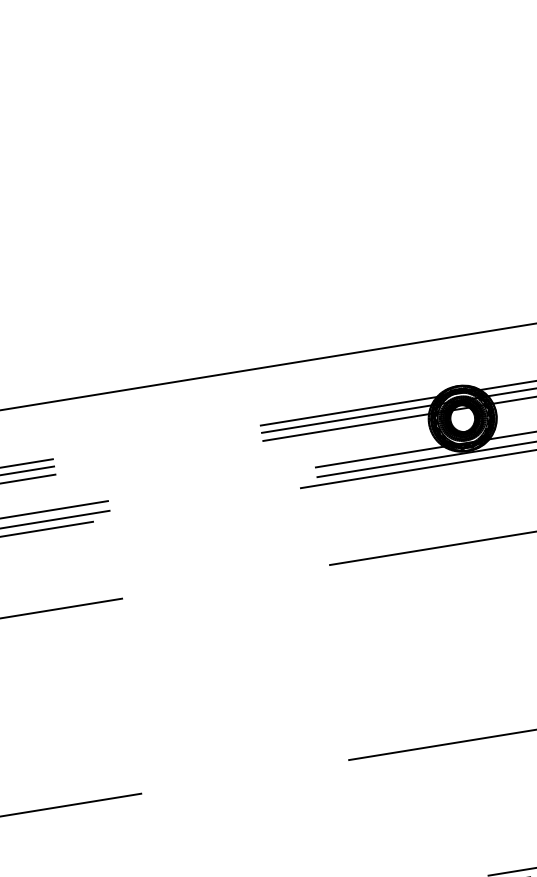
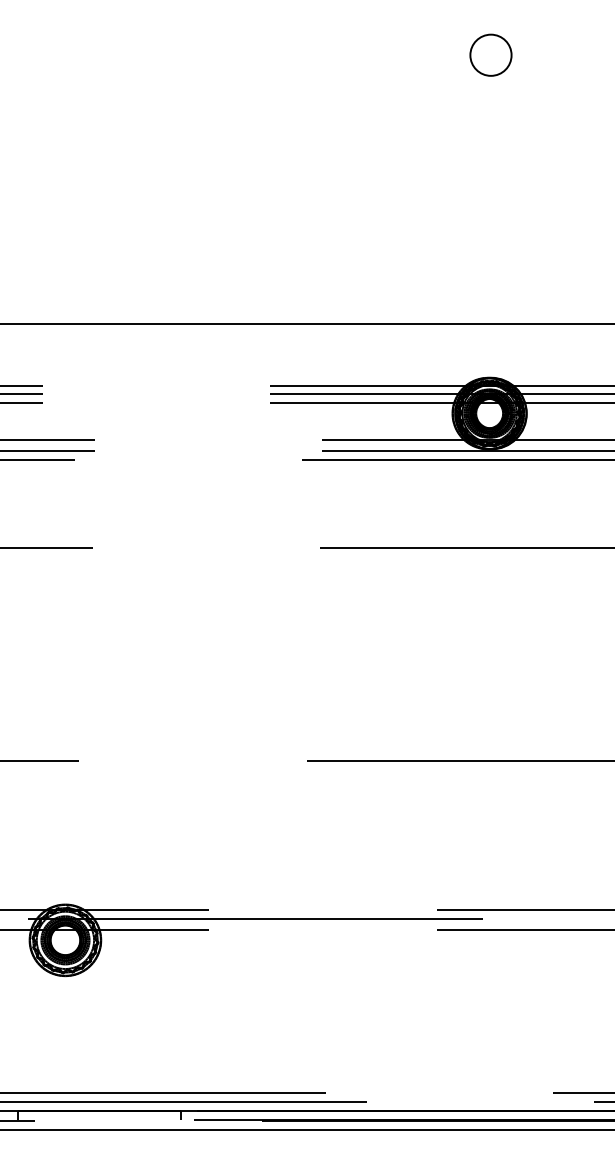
circle: (410, 93) -> (490, 54), added

